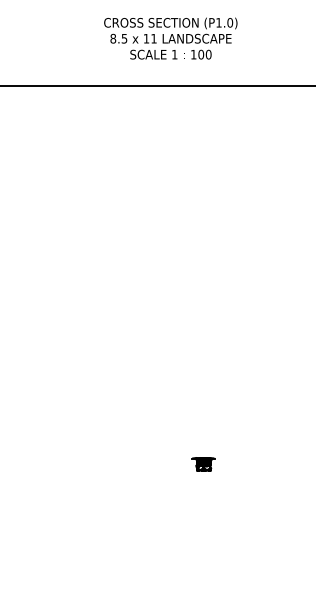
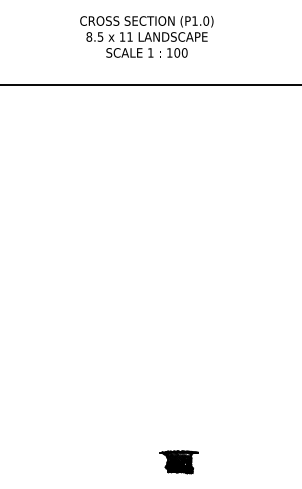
part: (202, 464) -> (178, 462), size x1.67

